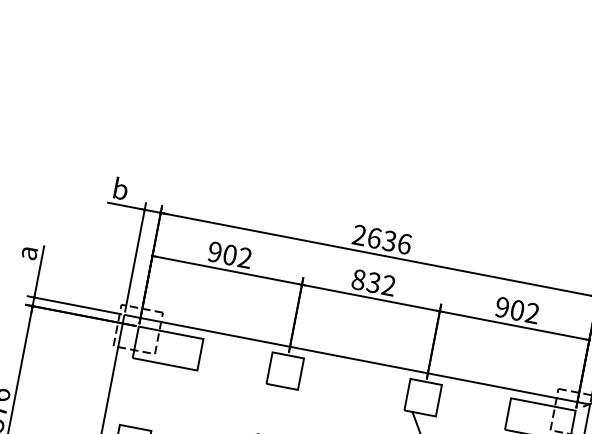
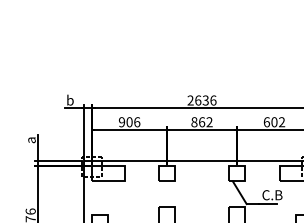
text: (245, 258) -> (137, 122), 902 -> 906
text: (374, 283) -> (202, 122), 832 -> 862
text: (501, 307) -> (266, 122), 902 -> 602

